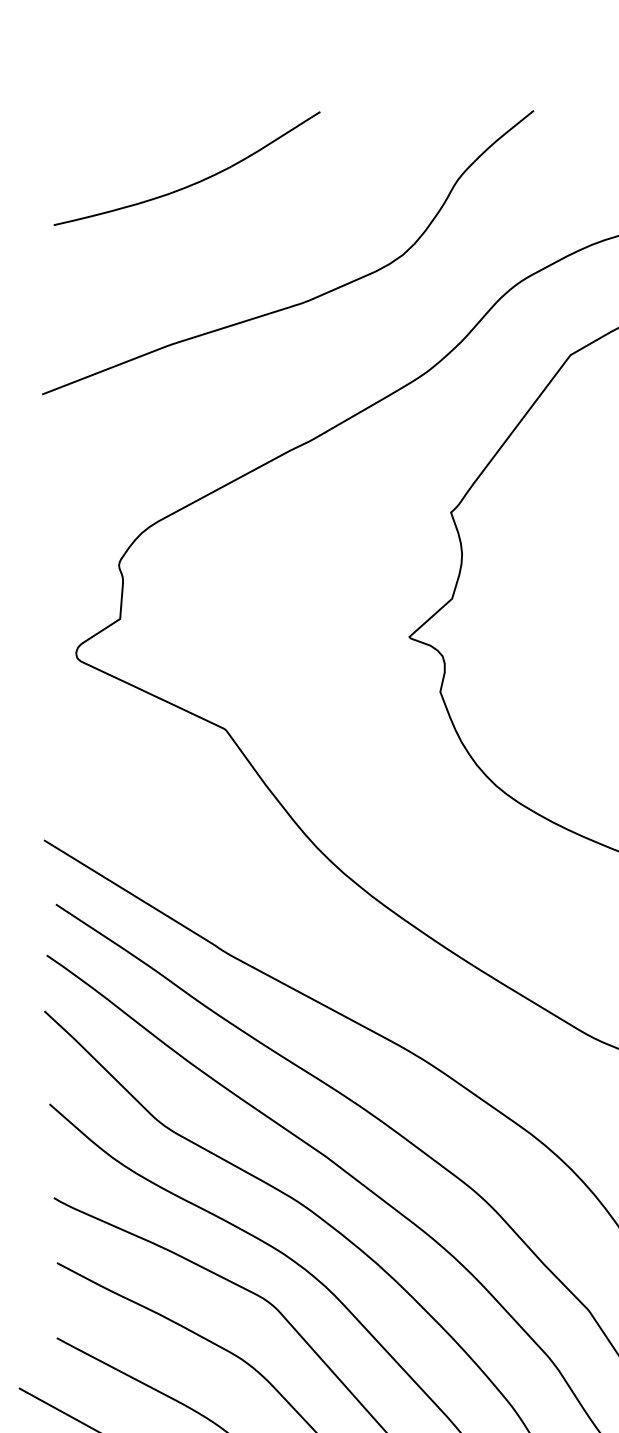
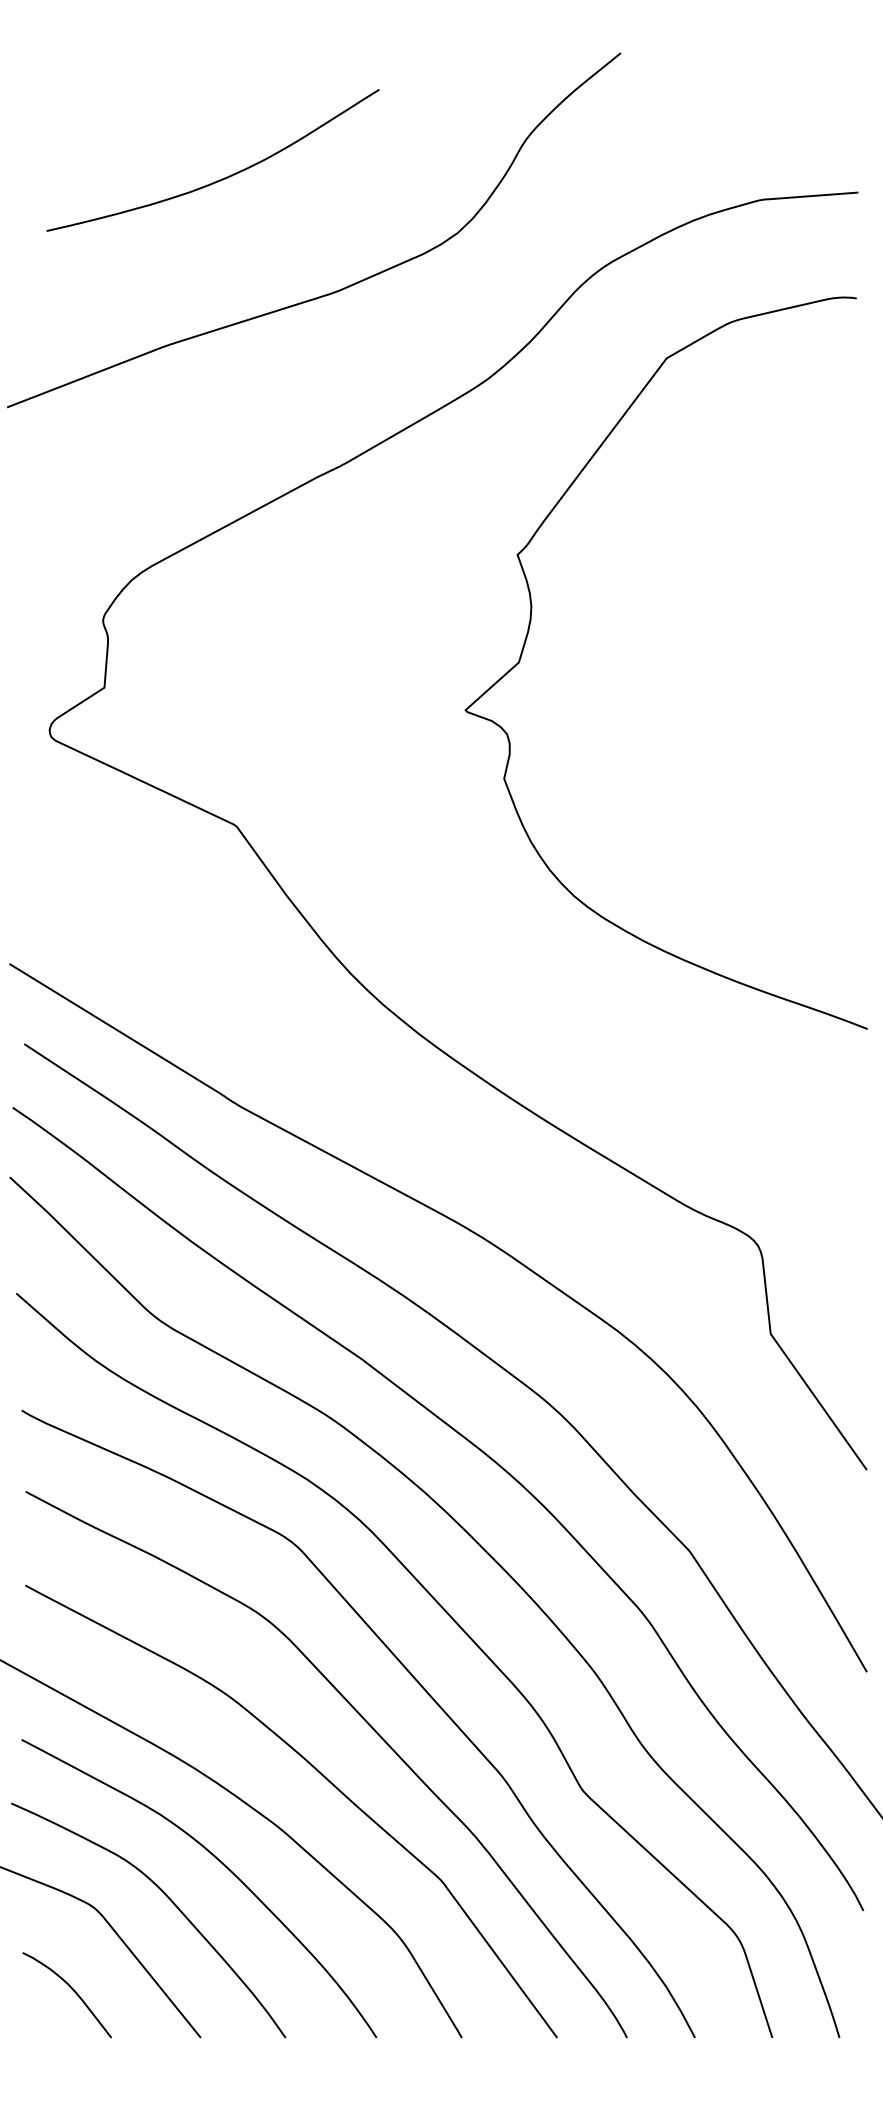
curve: (192, 183) -> (219, 179), moved

